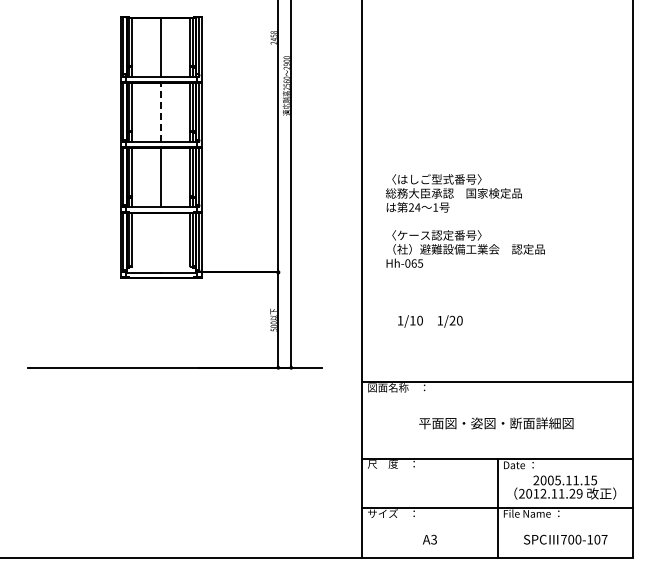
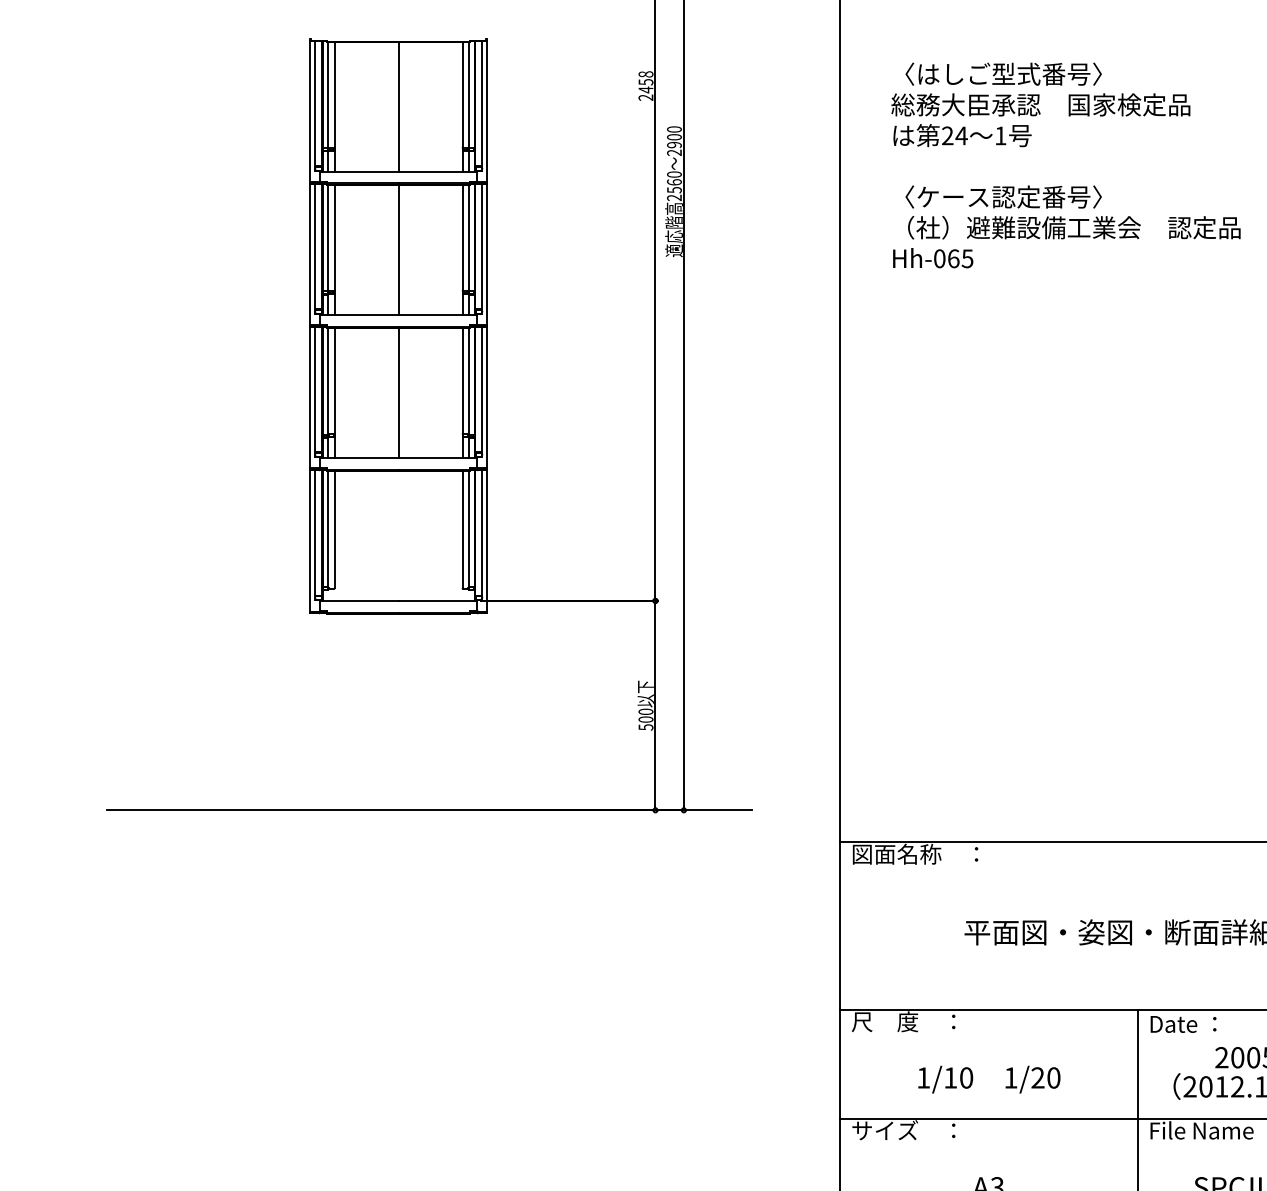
line: (161, 112) -> (399, 249), dashed -> solid
text: (464, 220) -> (1064, 164), moved
text: (430, 321) -> (989, 1079), moved

